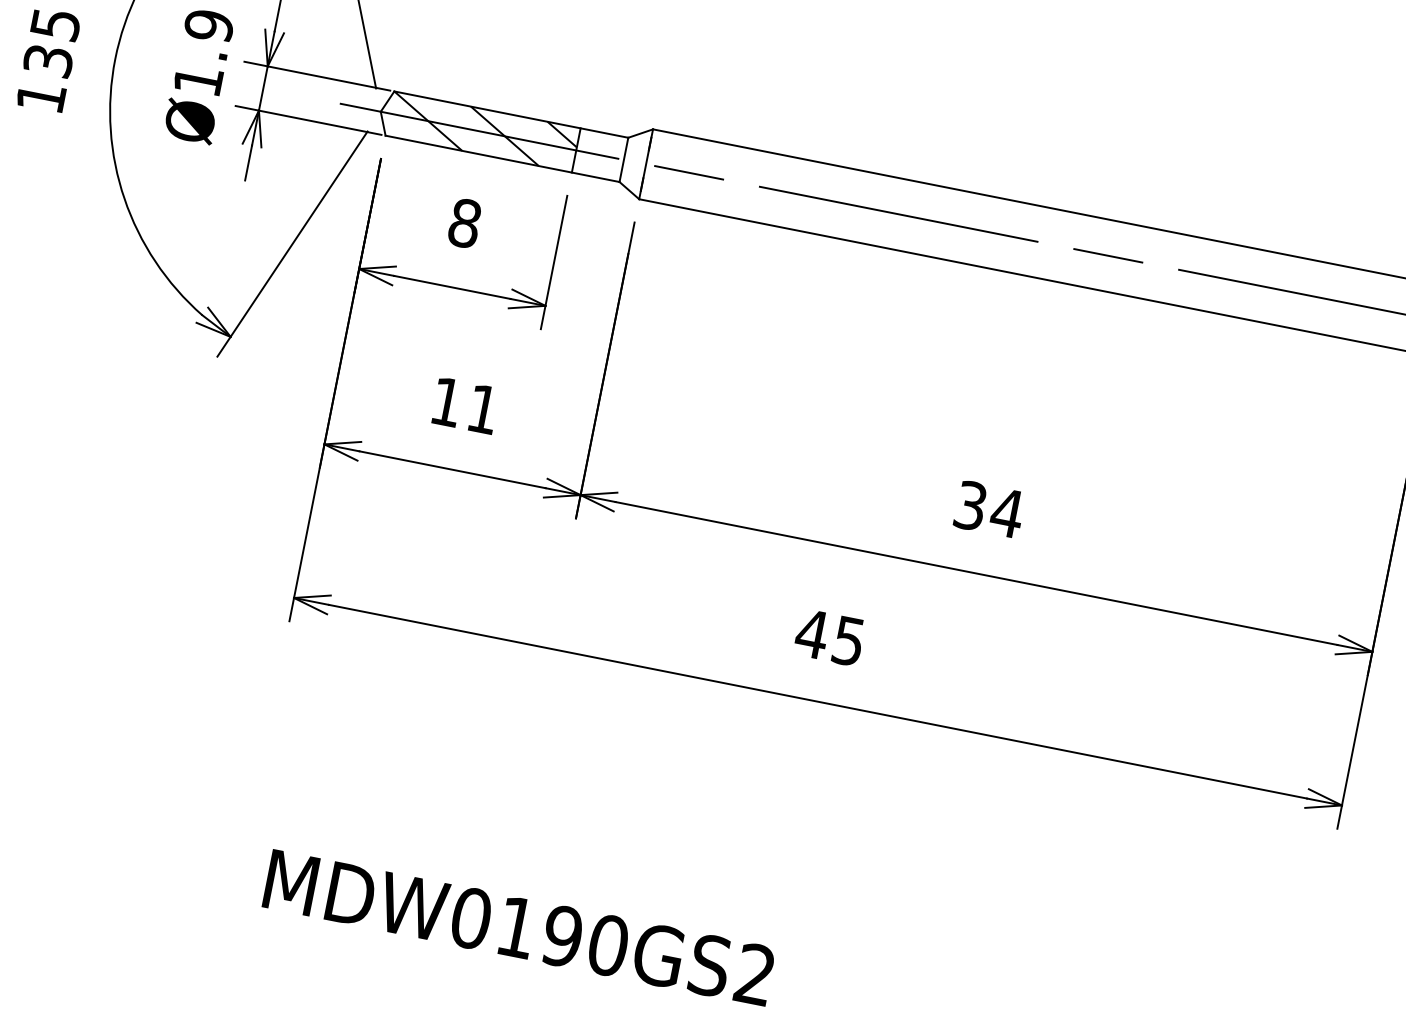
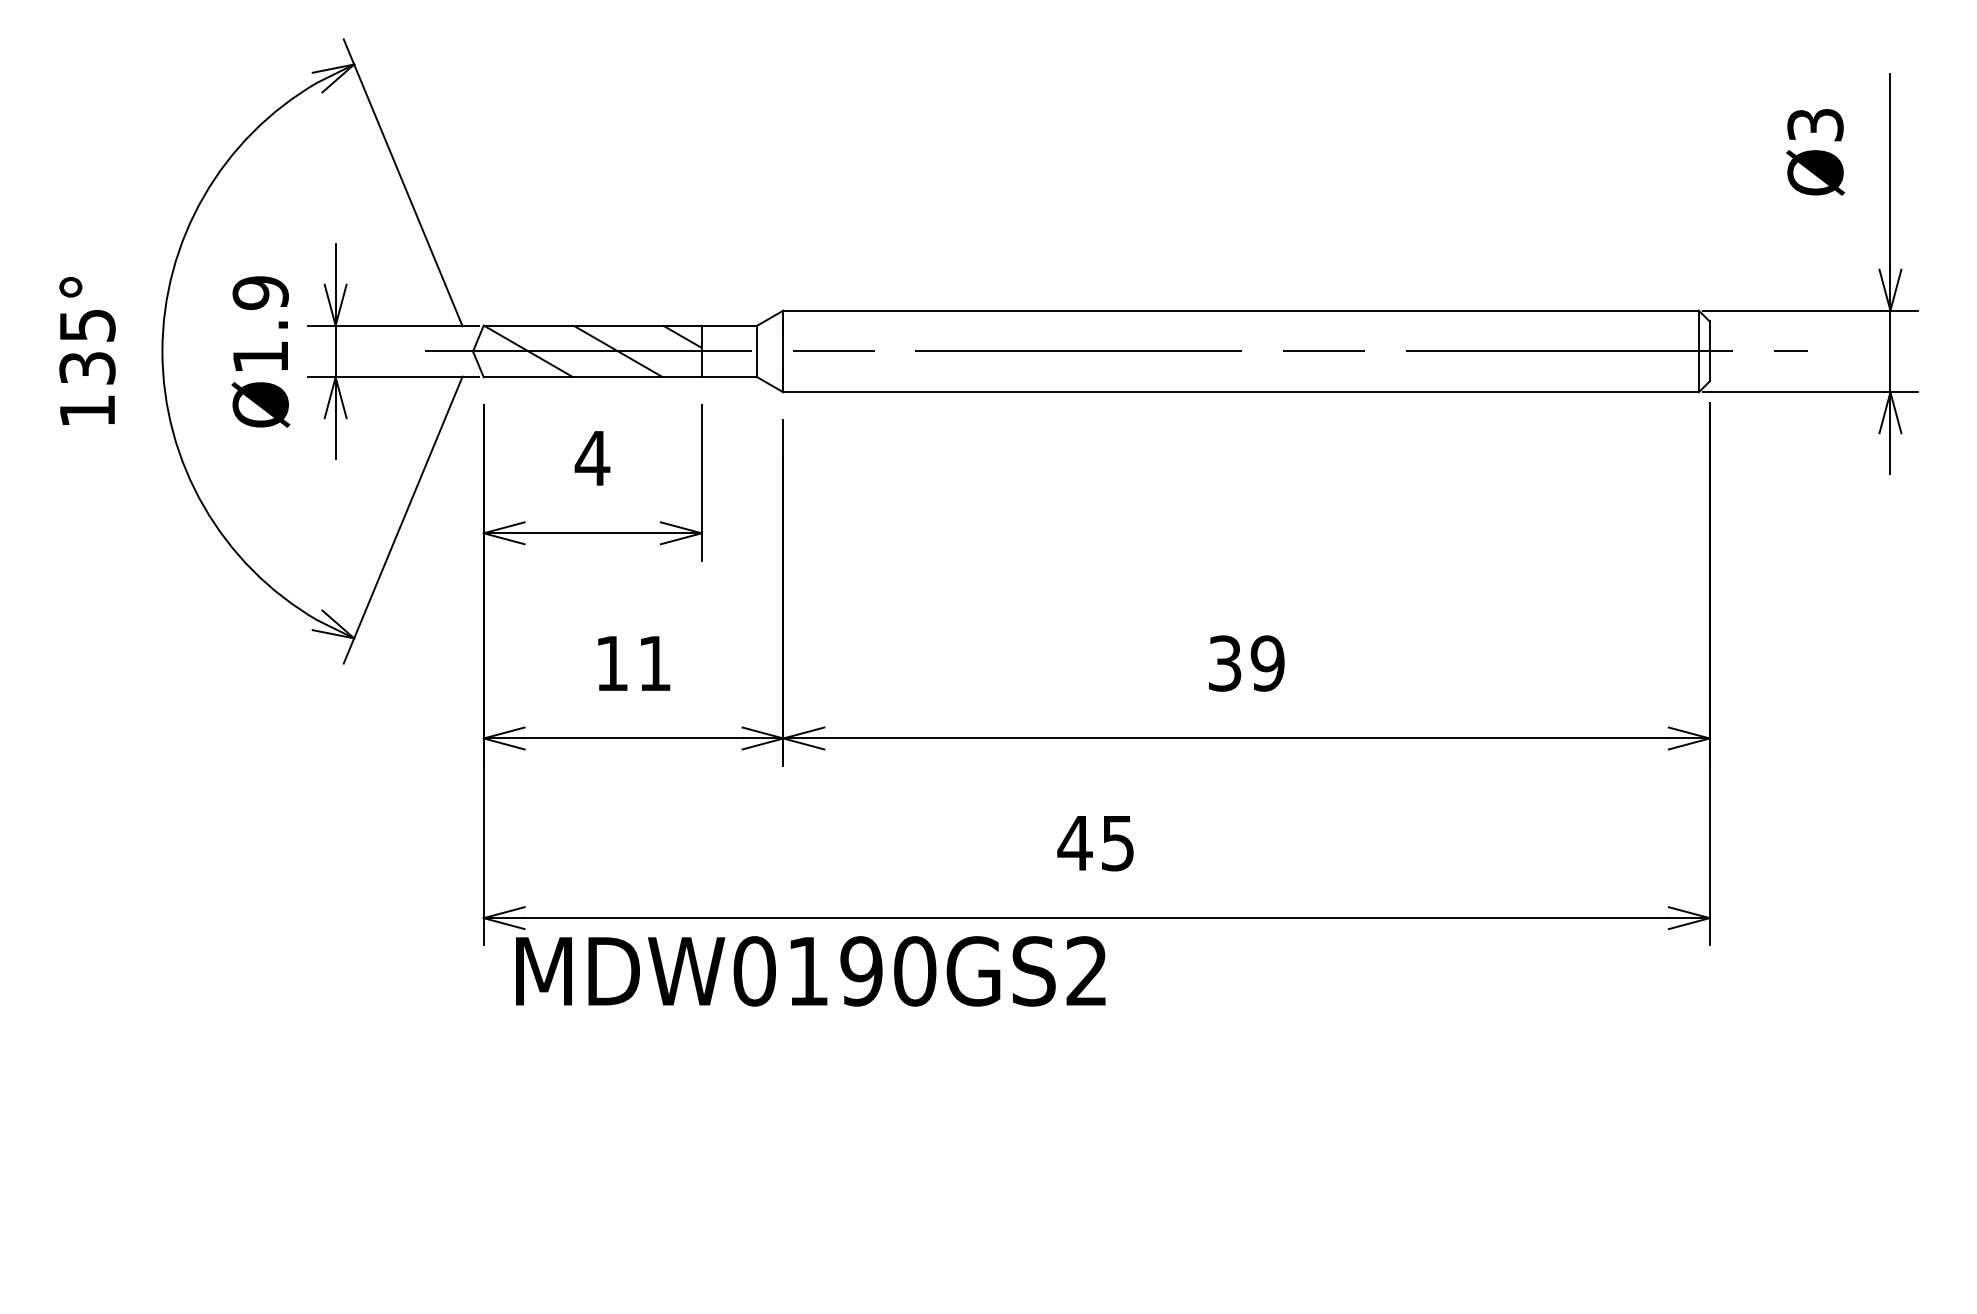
text: (464, 223) -> (592, 458), 8 -> 4
text: (1007, 512) -> (1267, 663), 34 -> 39
text: (518, 927) -> (810, 971), moved

